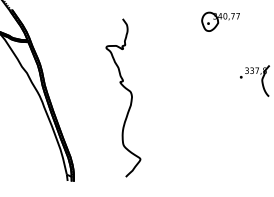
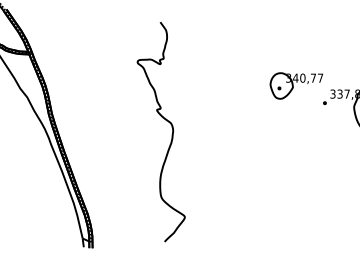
part: (220, 21) -> (296, 85), moved

